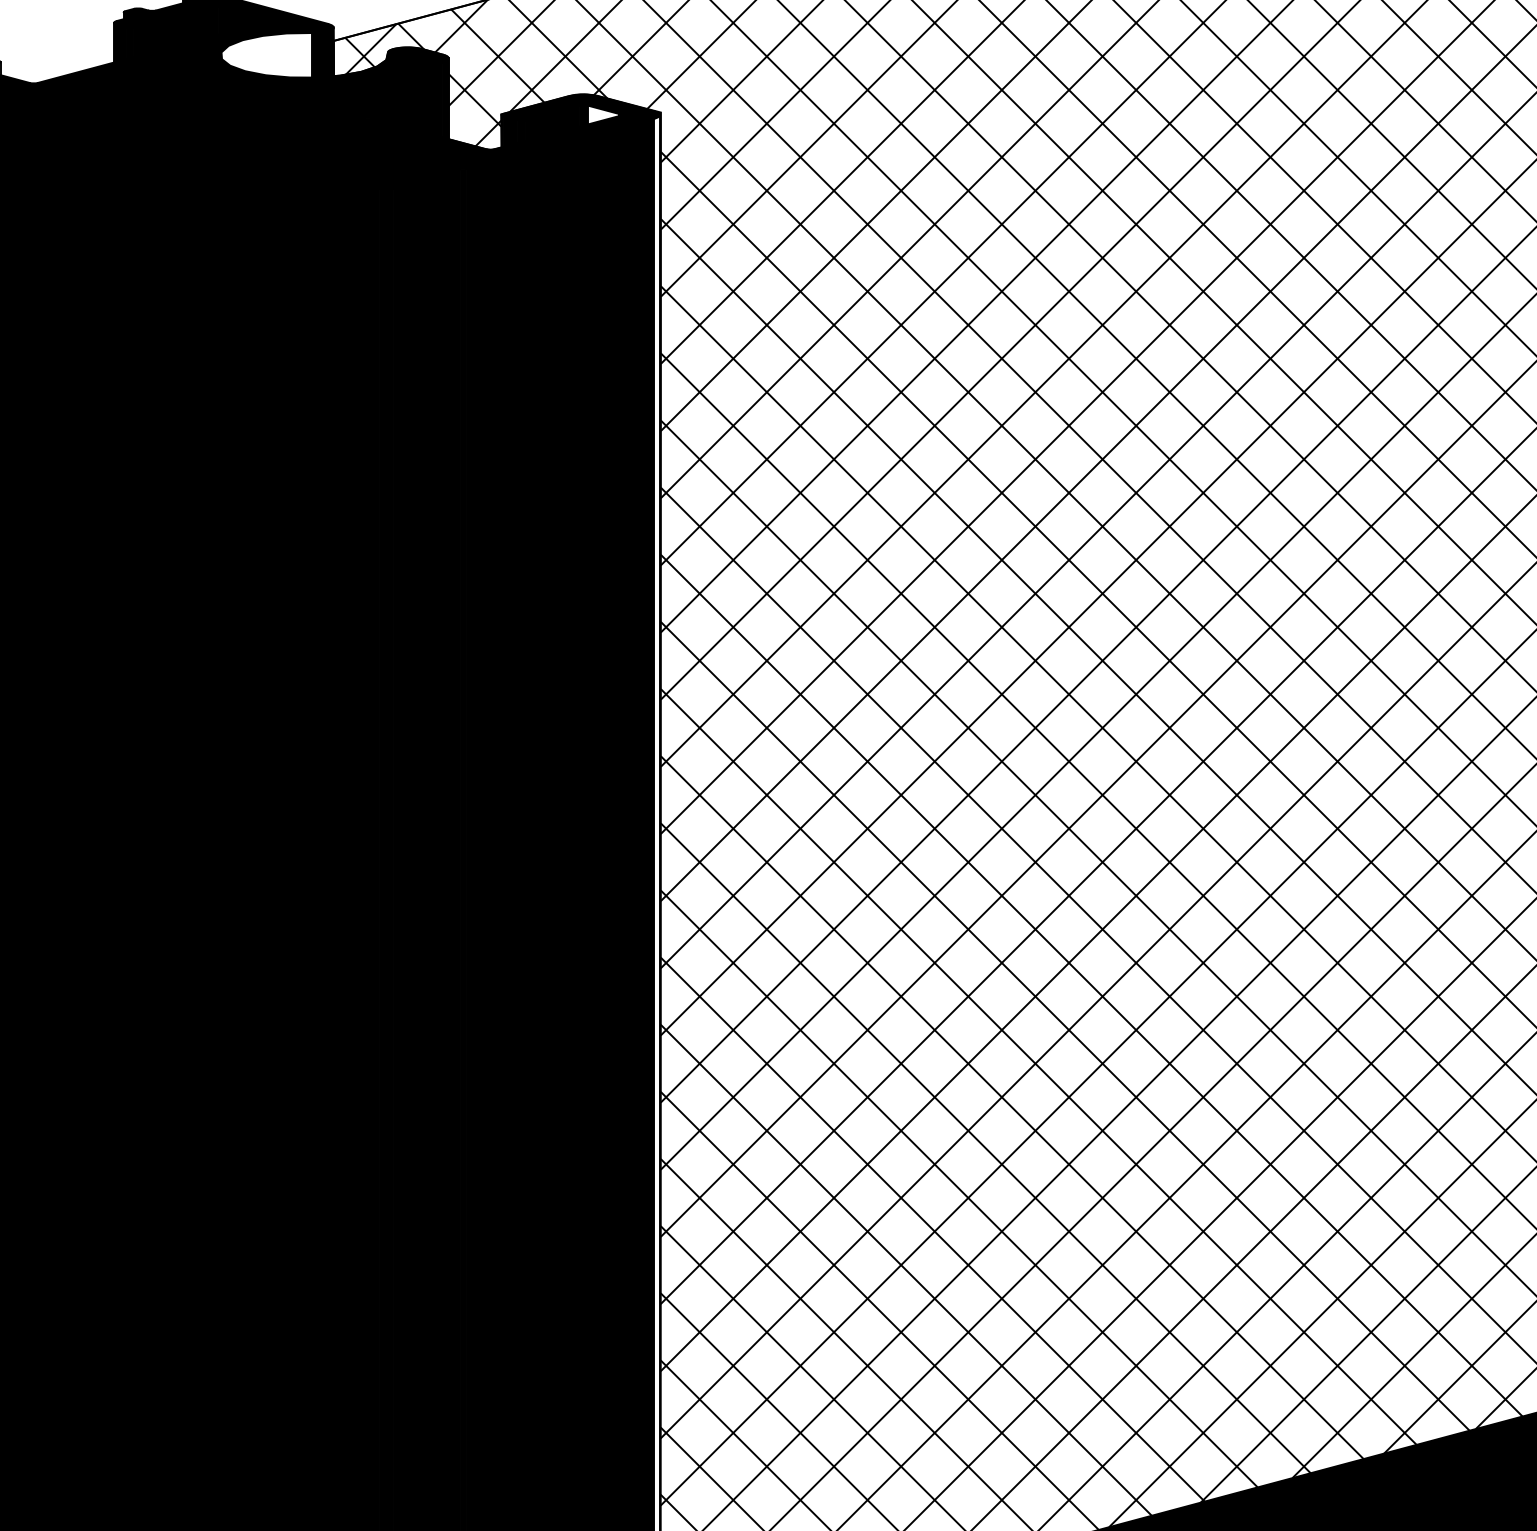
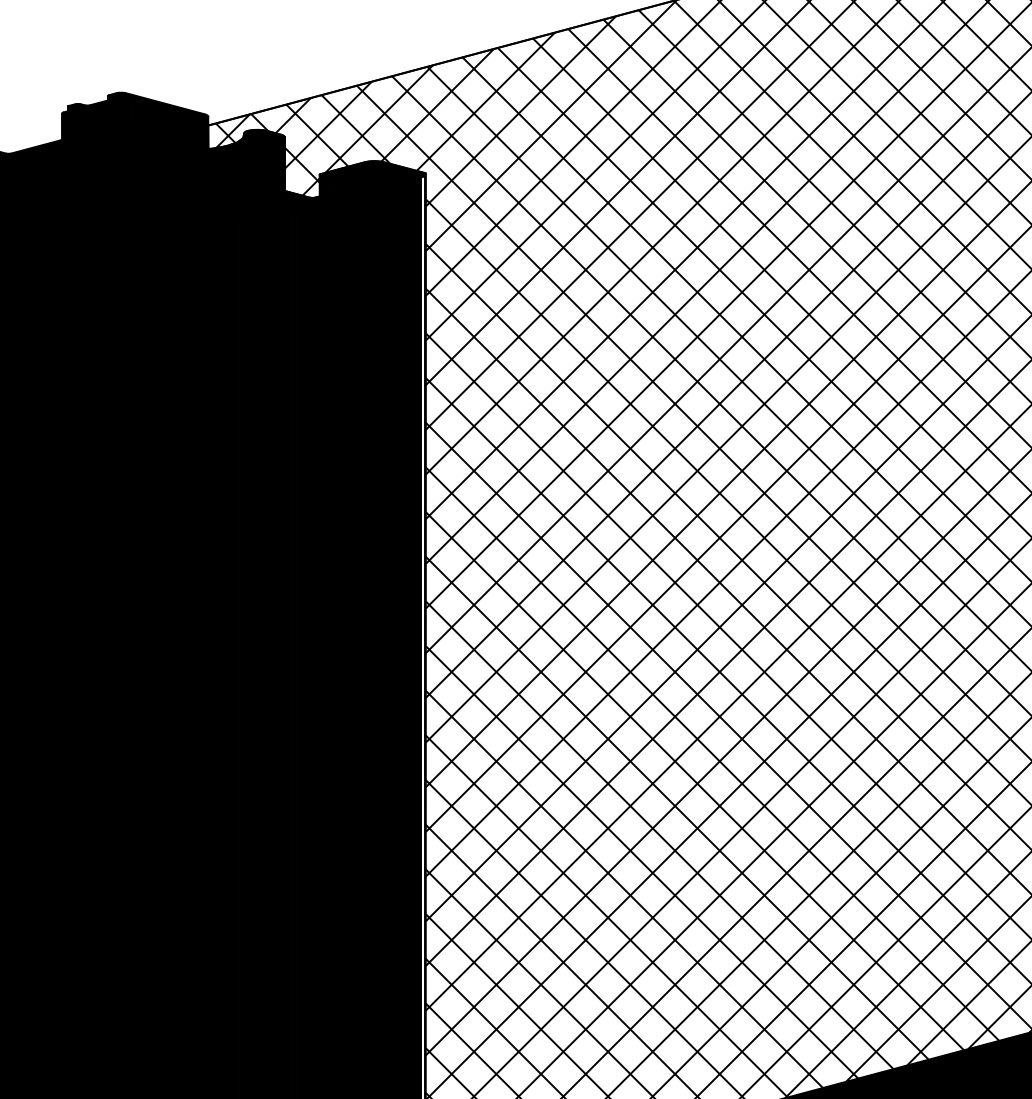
fill: (266, 54) -> (163, 134), added
fill: (603, 114) -> (387, 174), added

